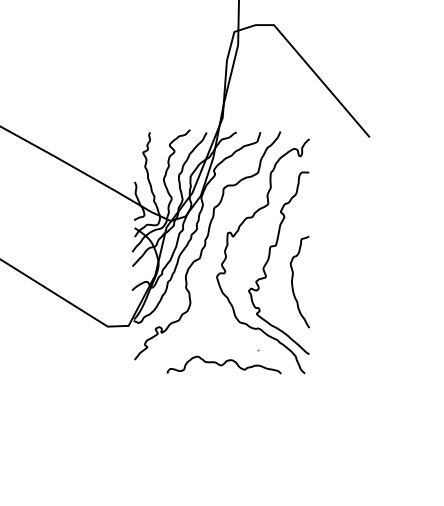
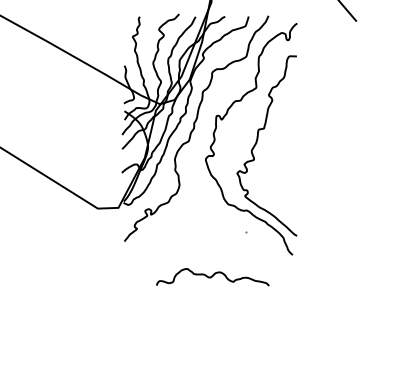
curve: (293, 278) -> (281, 161), removed
curve: (223, 364) -> (212, 276), moved

